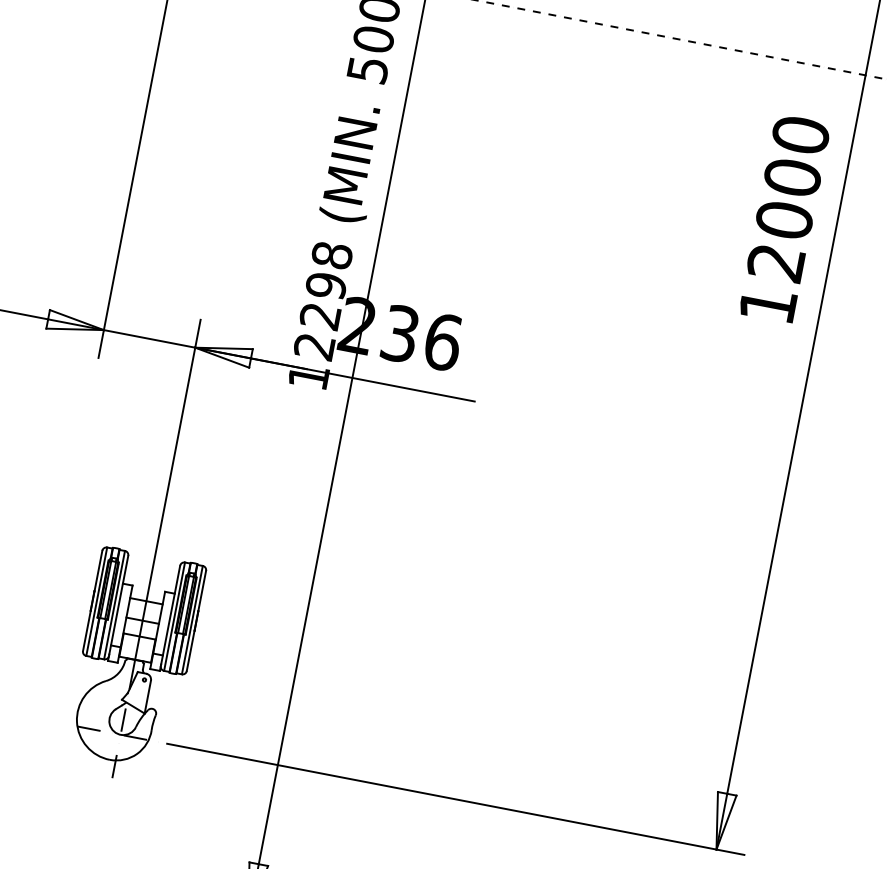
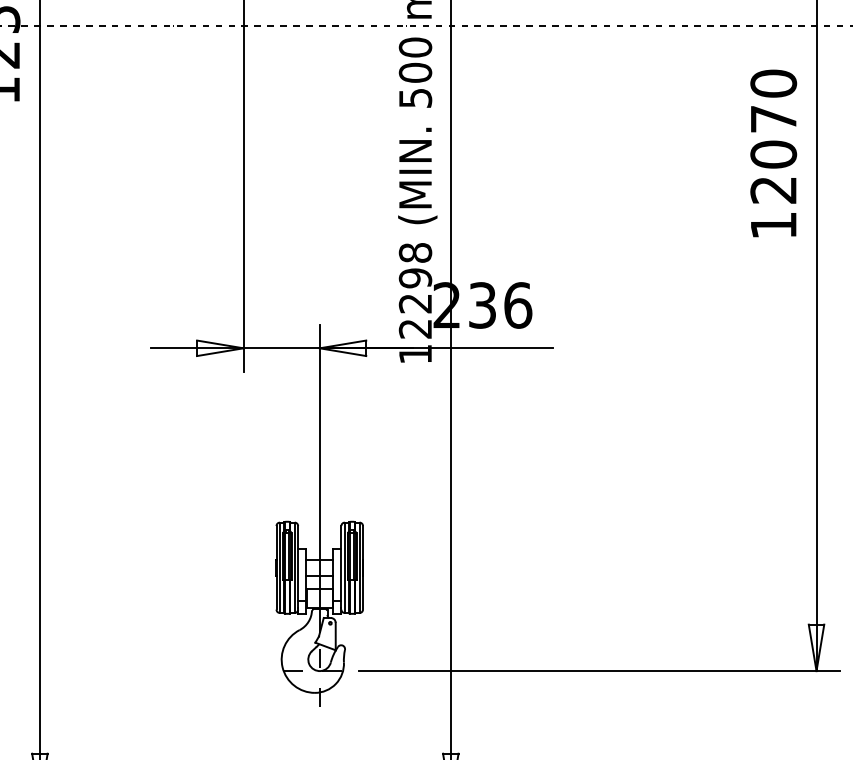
text: (792, 178) -> (773, 119), 12000 -> 12070

